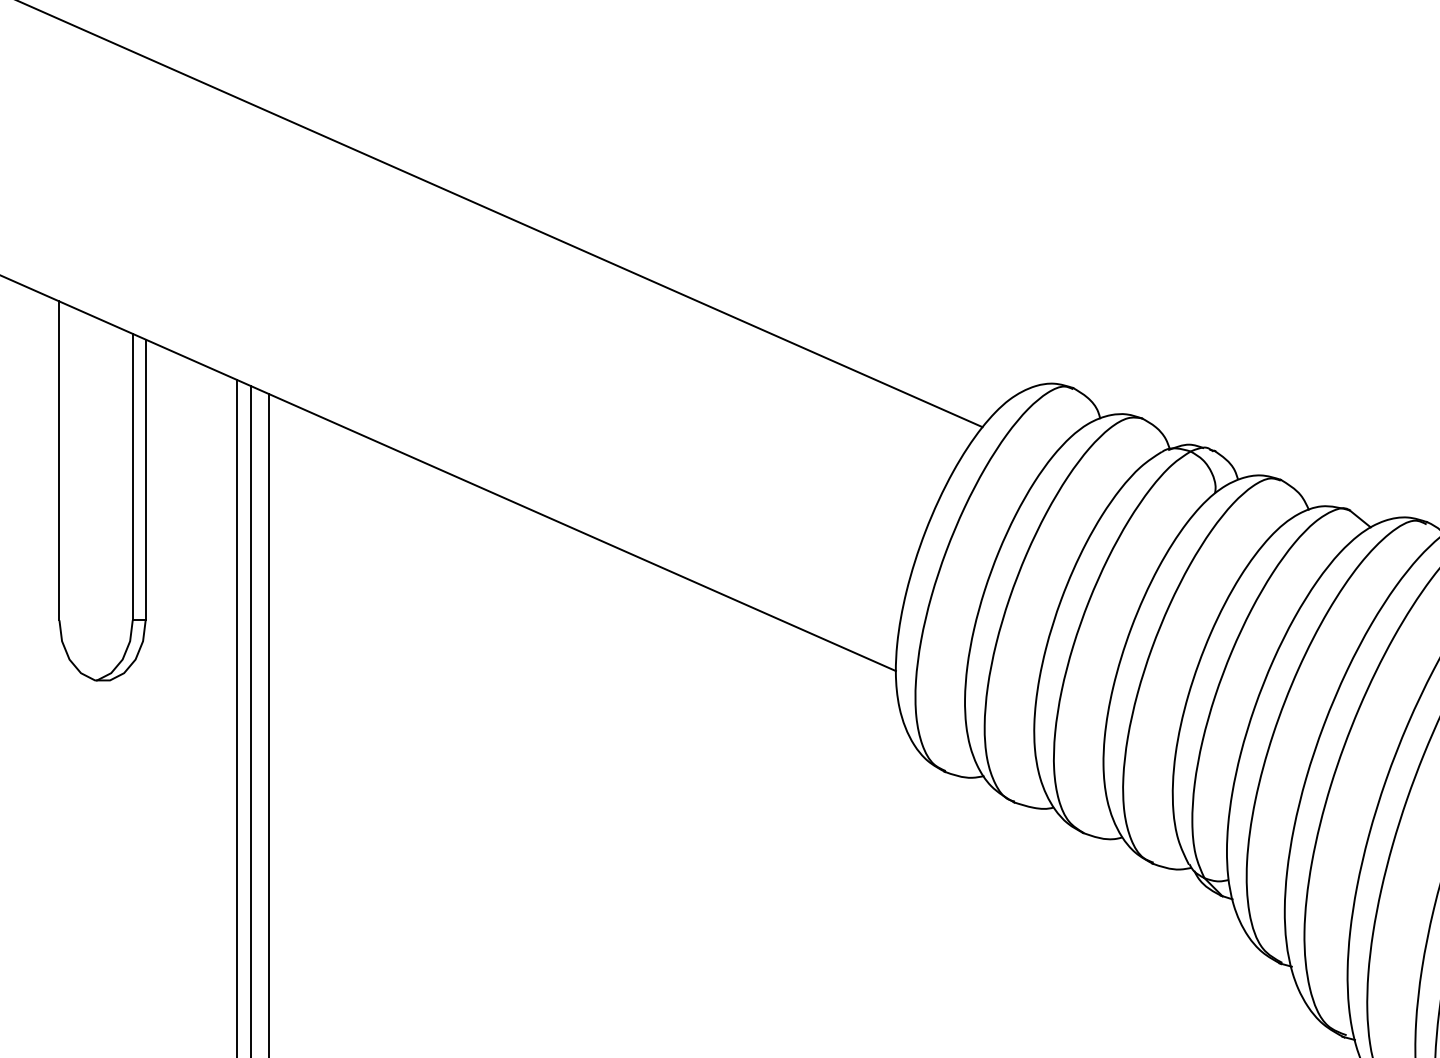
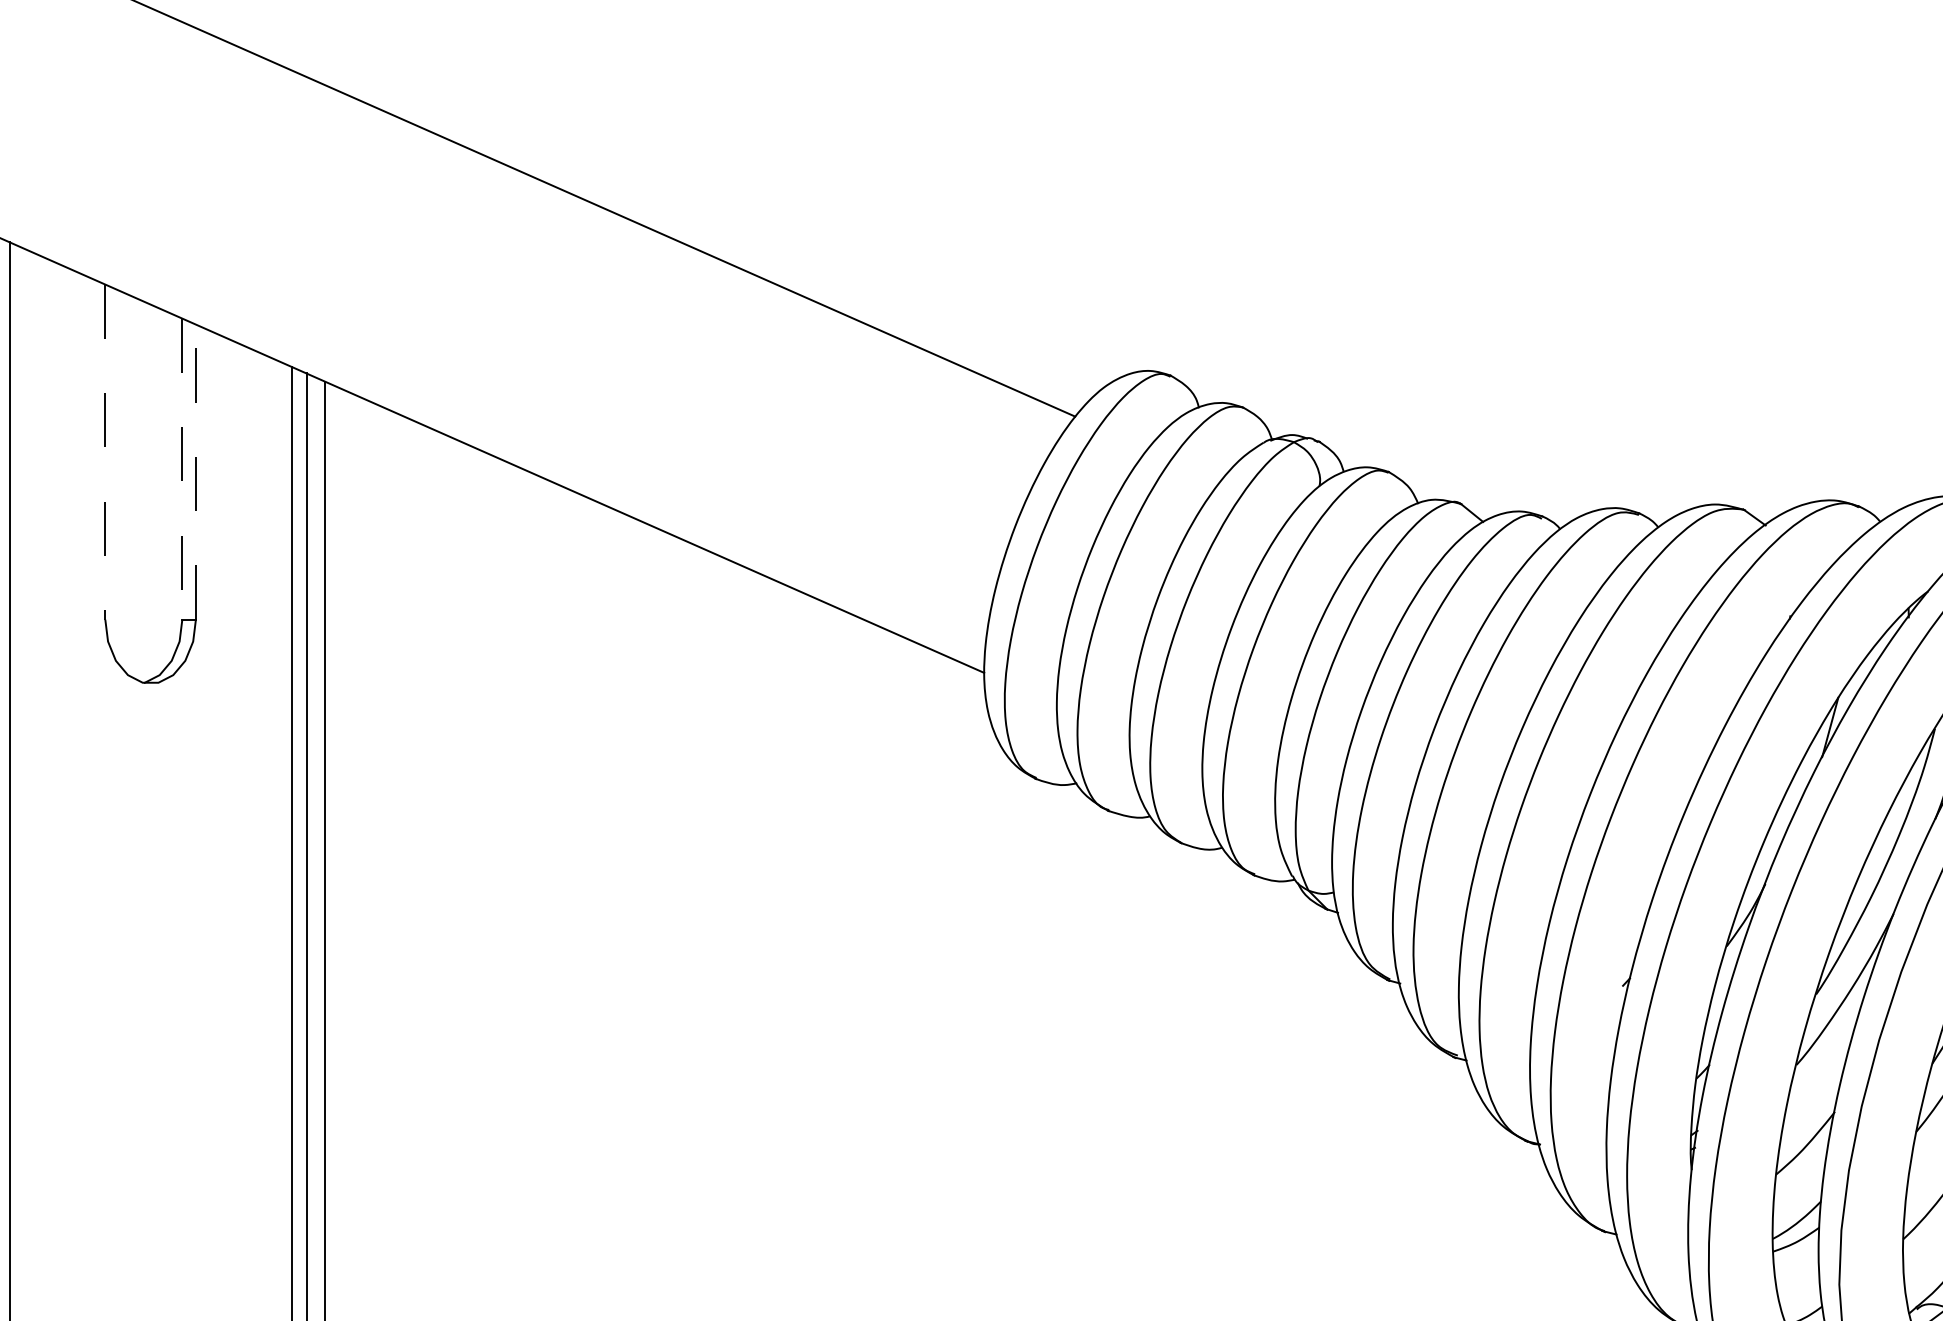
line: (59, 461) -> (105, 452), solid -> dashed
line: (132, 477) -> (182, 469), solid -> dashed
line: (145, 480) -> (195, 472), solid -> dashed

